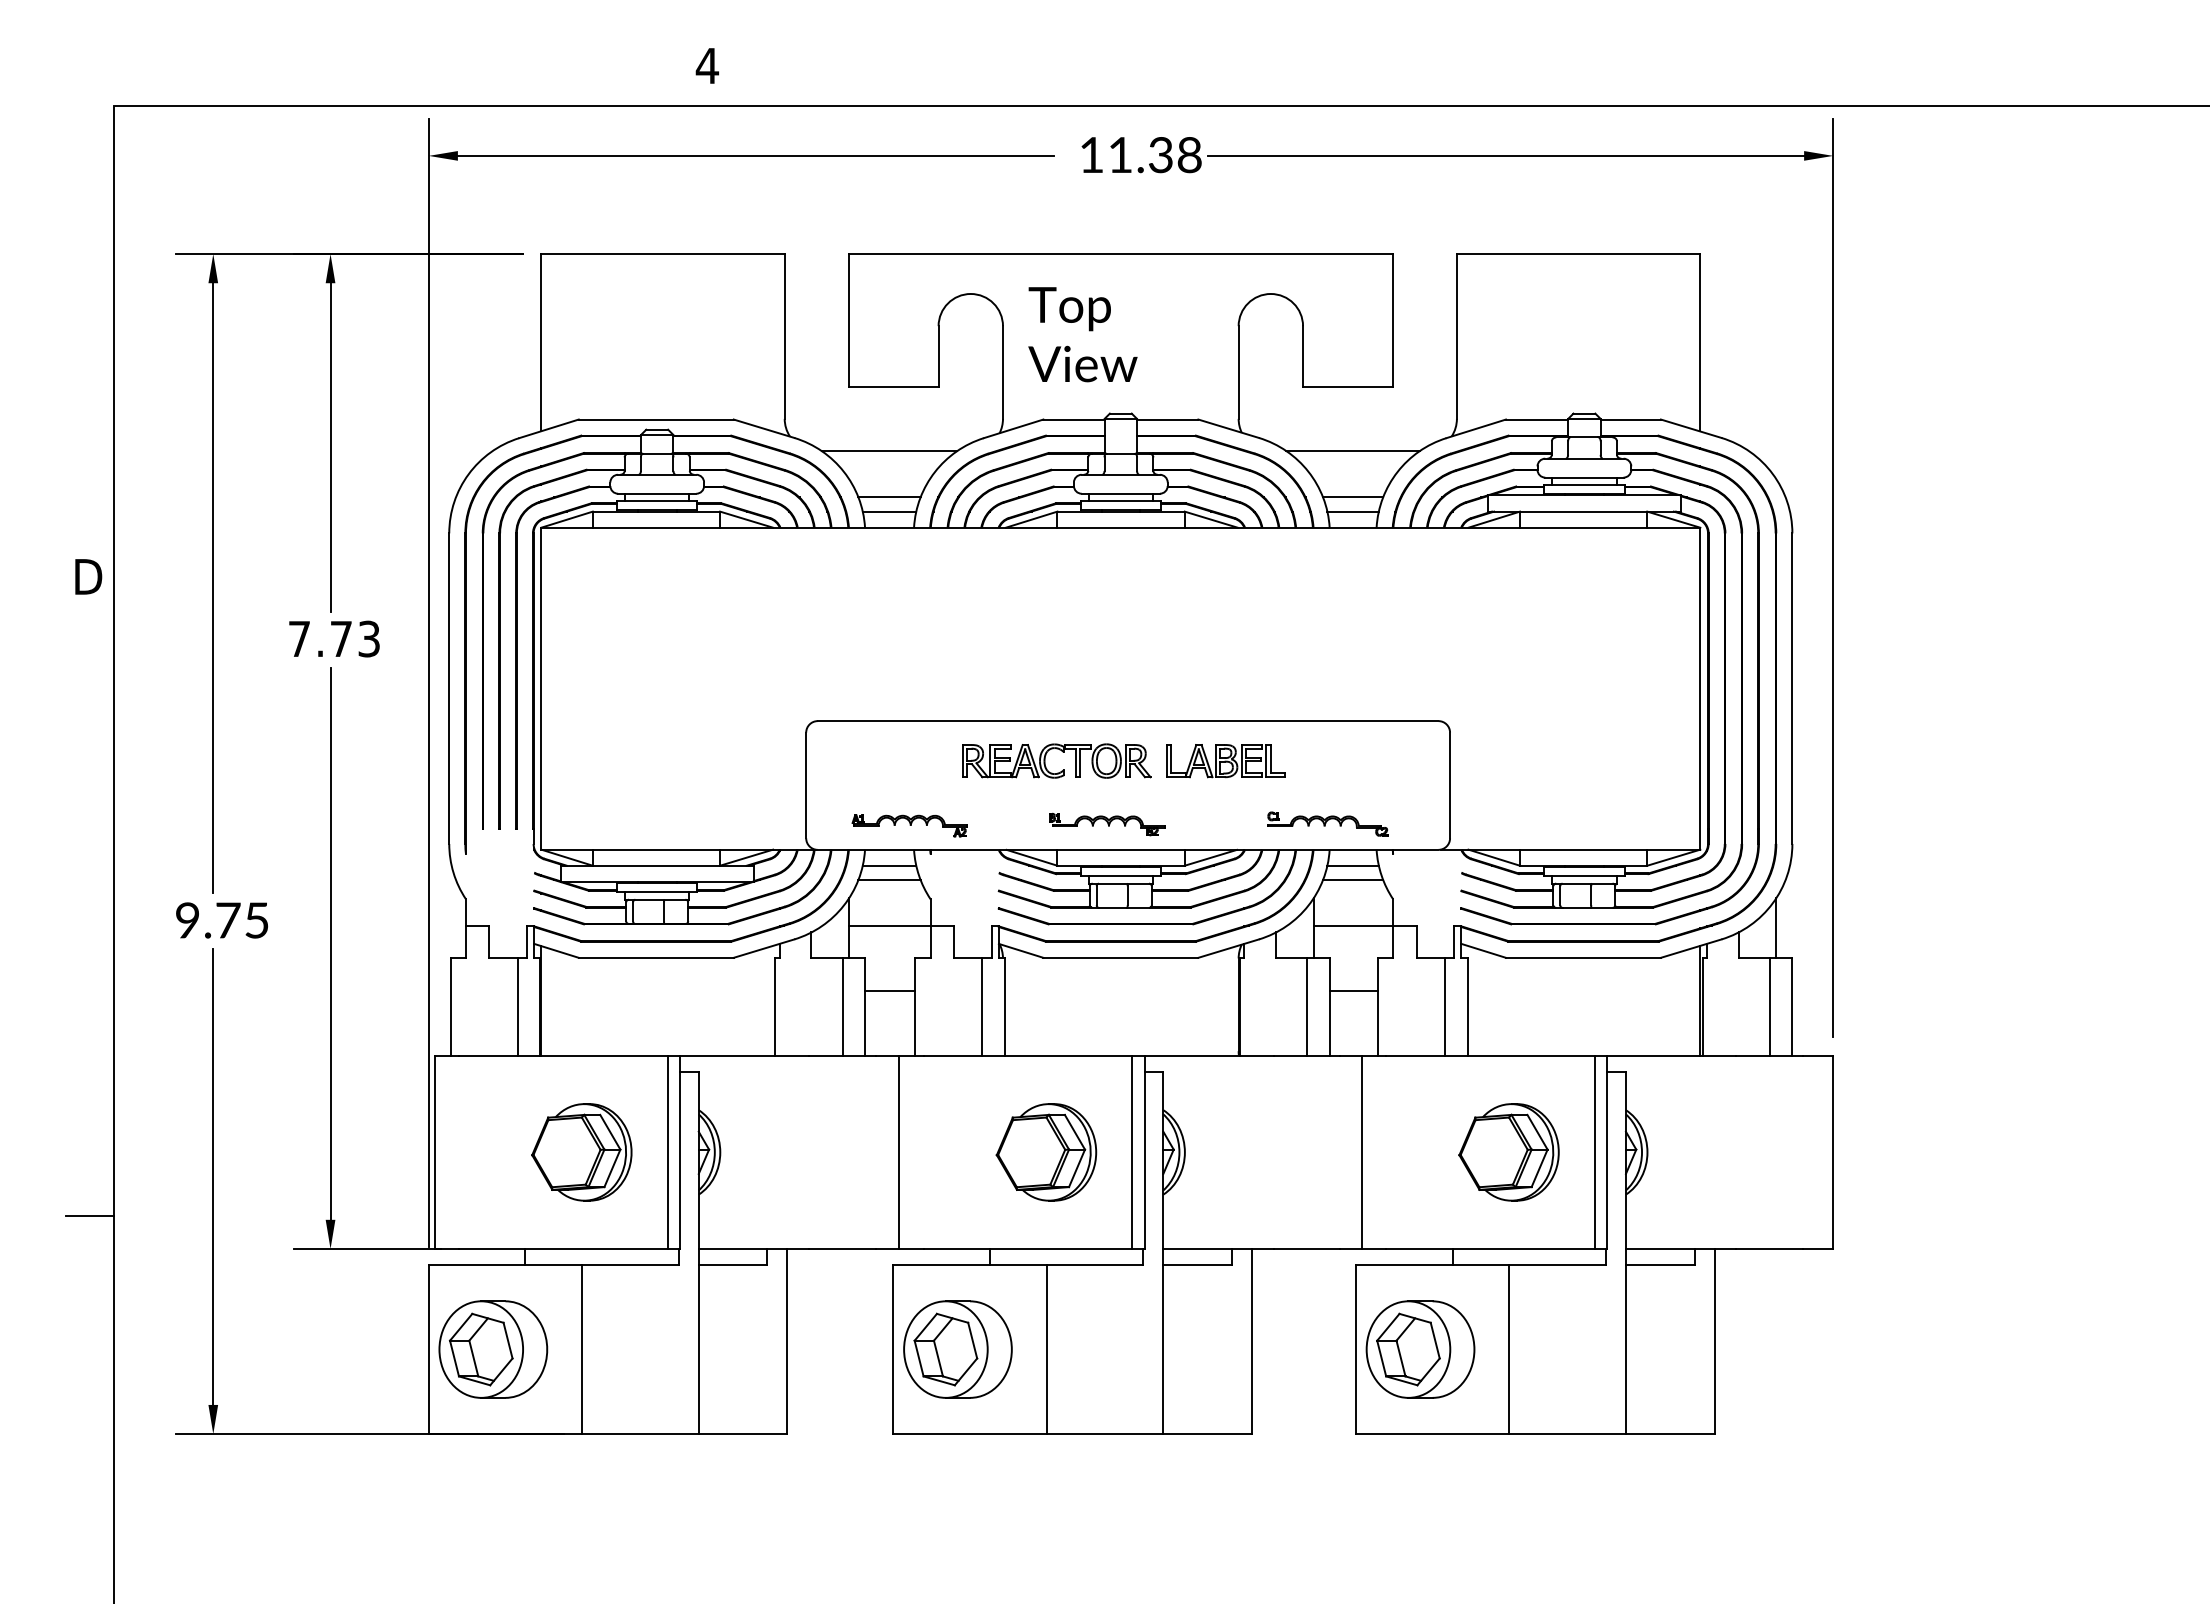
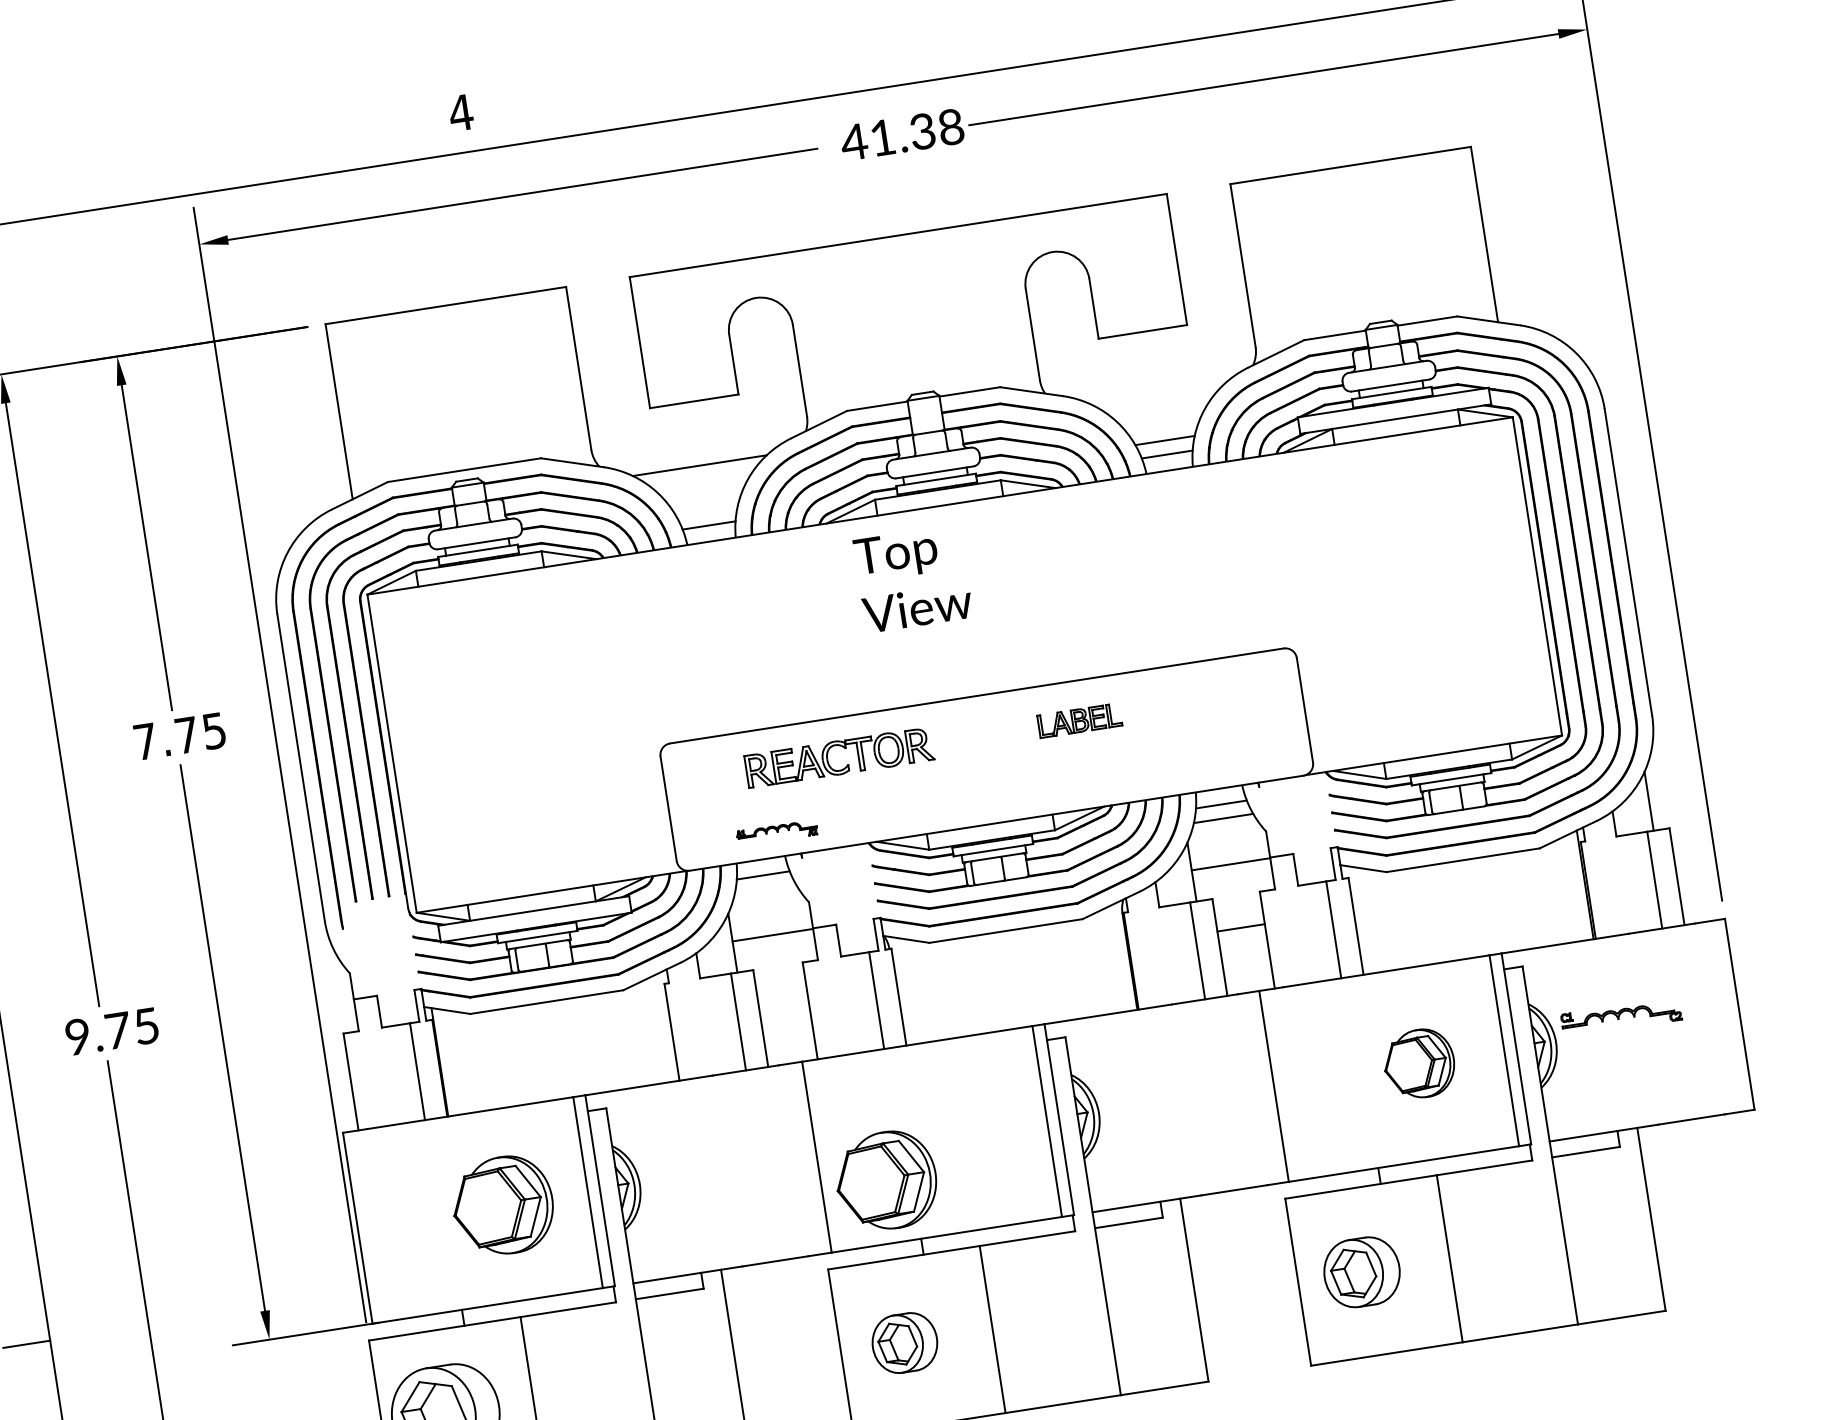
text: (1091, 154) -> (854, 141), 11.38 -> 41.38
text: (1082, 334) -> (912, 578), moved
line: (1352, 451) -> (1157, 395), removed
line: (889, 497) -> (706, 511), removed
text: (369, 638) -> (214, 730), 7.73 -> 7.75
part: (1062, 752) -> (843, 748), moved
part: (1225, 761) -> (1079, 720), size x0.7
part: (1327, 823) -> (1620, 1016), moved
part: (1107, 824) -> (972, 801), removed
part: (909, 825) -> (776, 832), size x0.7
line: (889, 879) -> (765, 889), removed
line: (890, 990) -> (783, 998), removed
part: (1046, 1152) -> (886, 1180), moved
part: (1508, 1152) -> (1418, 1064), size x0.7
part: (957, 1349) -> (904, 1343), size x0.6
part: (1420, 1349) -> (1362, 1272), size x0.7

